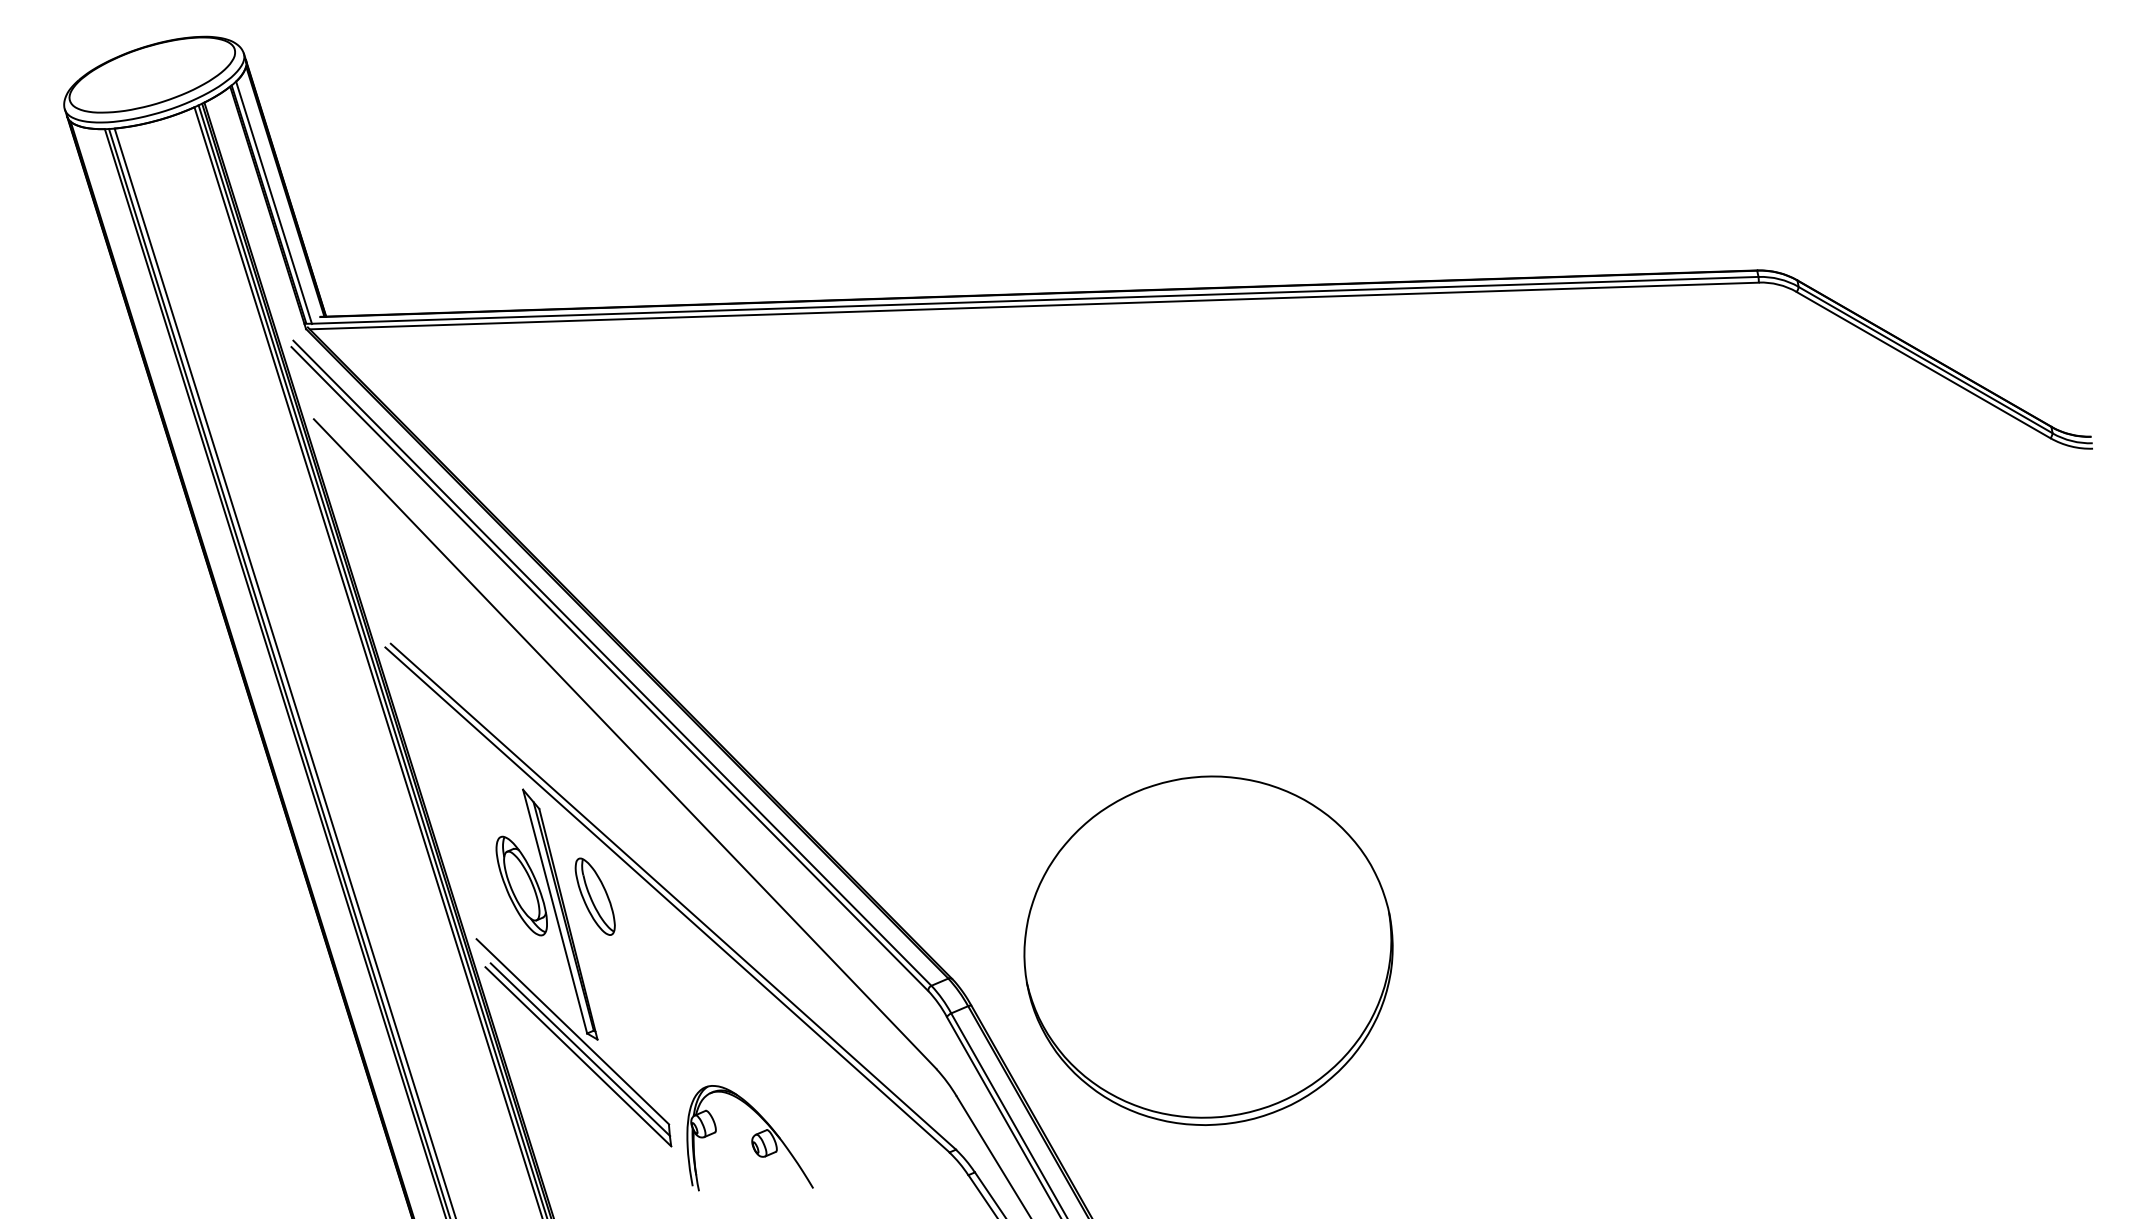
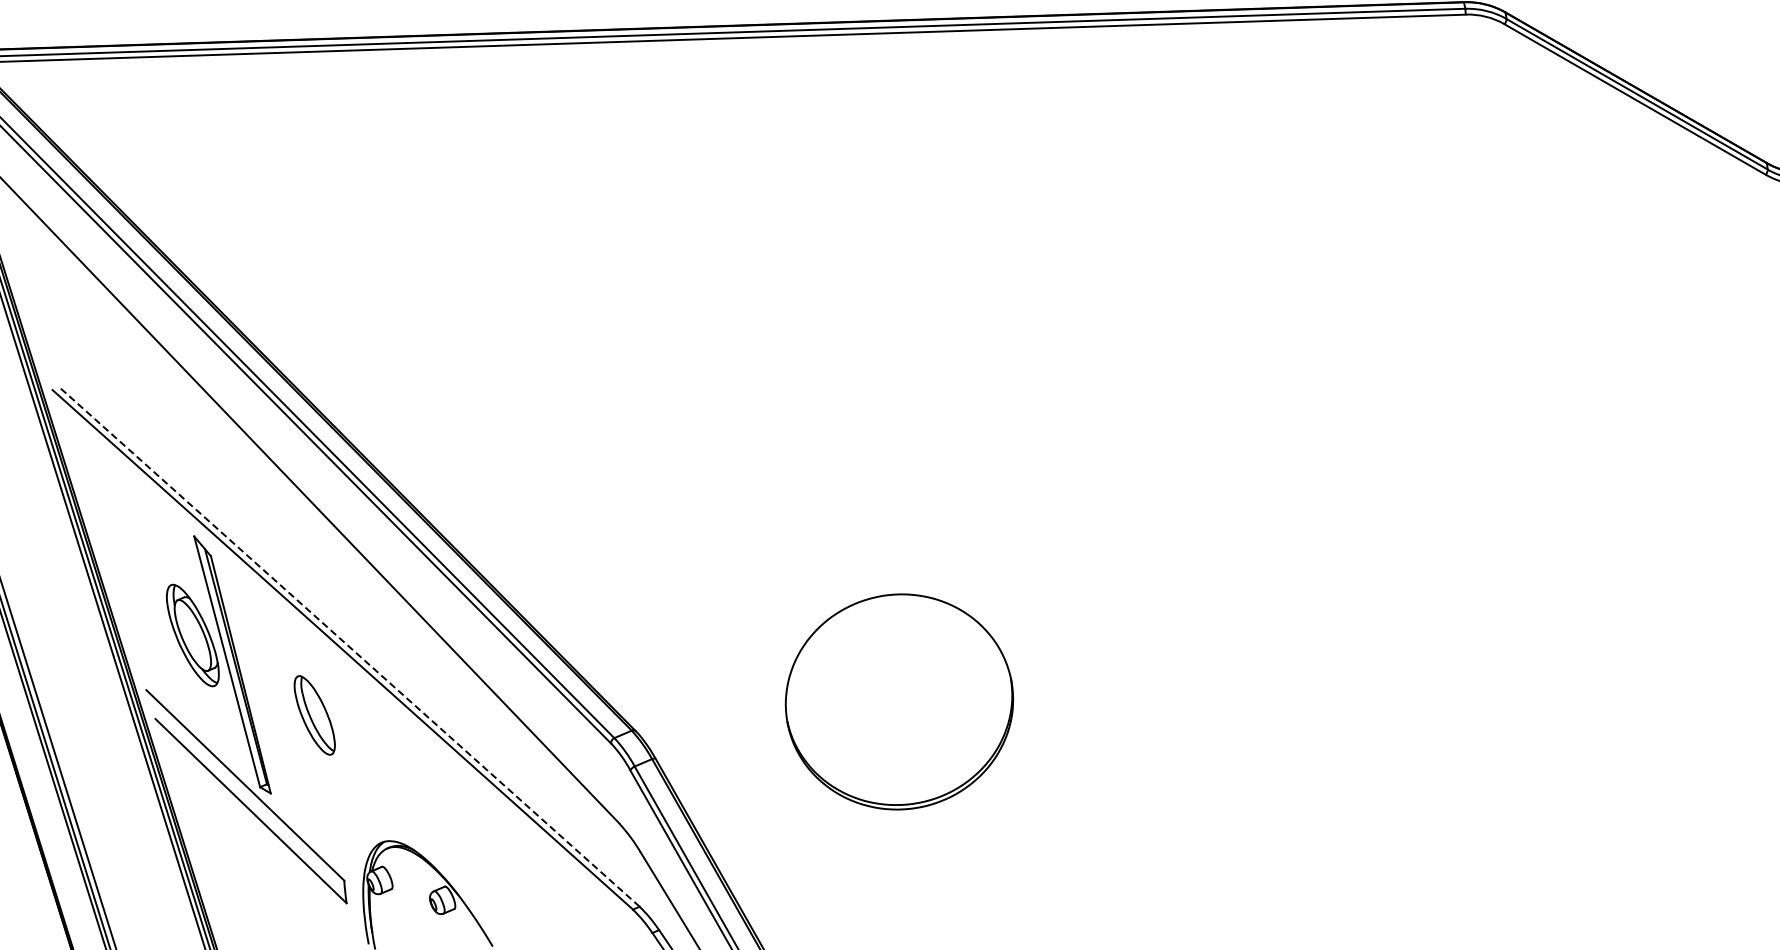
part: (594, 896) -> (313, 715), moved
line: (673, 896) -> (348, 646), solid -> dashed
part: (1208, 950) -> (899, 701), size x0.6
line: (580, 1049) -> (253, 803), removed

